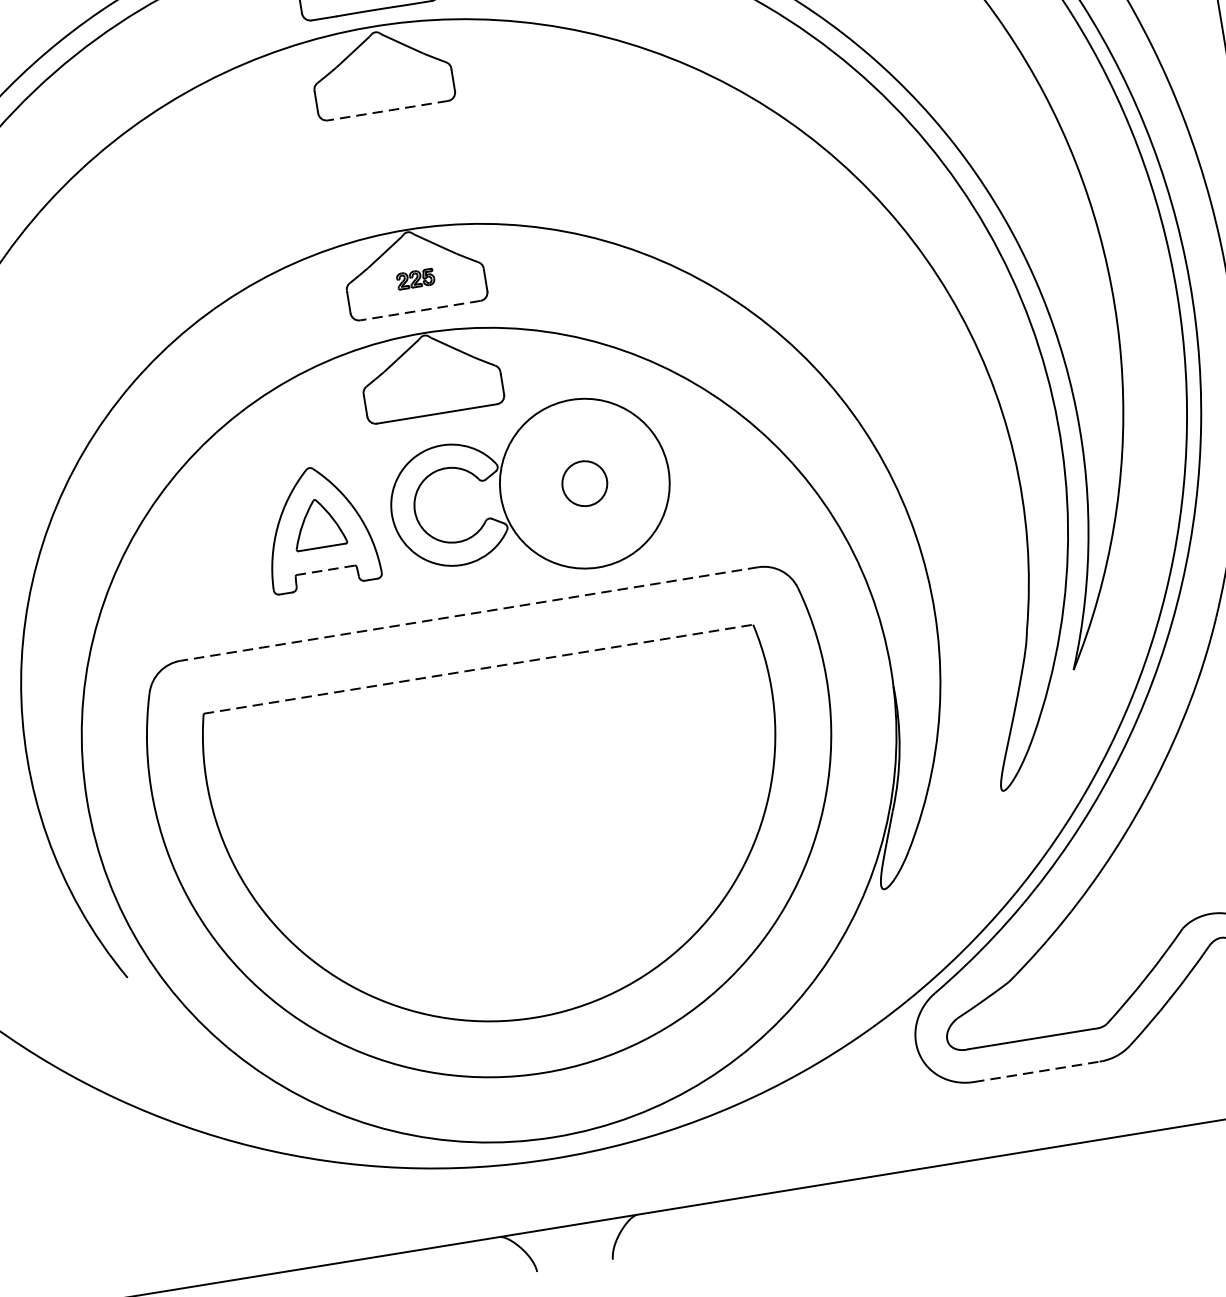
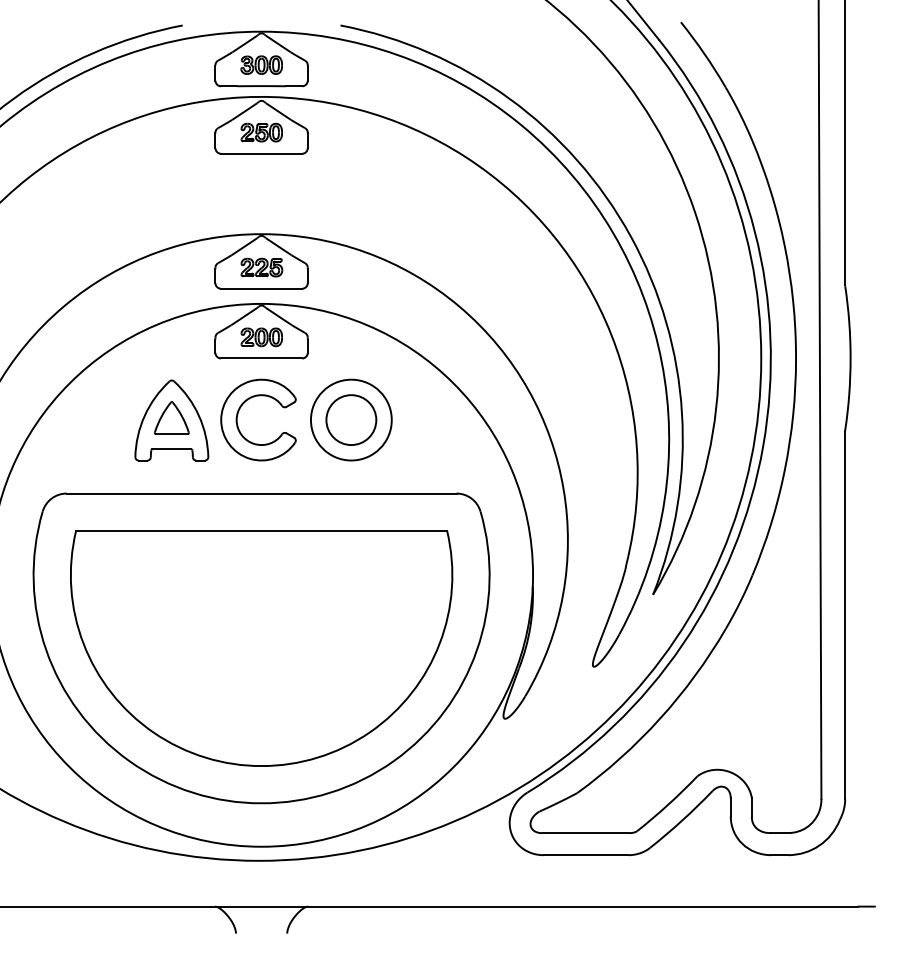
part: (382, 79) -> (261, 132), added
line: (387, 110) -> (261, 153), dashed -> solid
part: (415, 279) -> (261, 267), size x1.67
line: (420, 310) -> (261, 288), dashed -> solid
part: (431, 382) -> (261, 337), added
circle: (583, 483) -> (350, 419), size x0.71
circle: (585, 484) -> (351, 420), size x1.67
line: (325, 570) -> (171, 449), dashed -> solid
line: (469, 613) -> (261, 493), dashed -> solid
line: (479, 668) -> (262, 530), dashed -> solid
line: (1037, 1072) -> (586, 855), dashed -> solid

